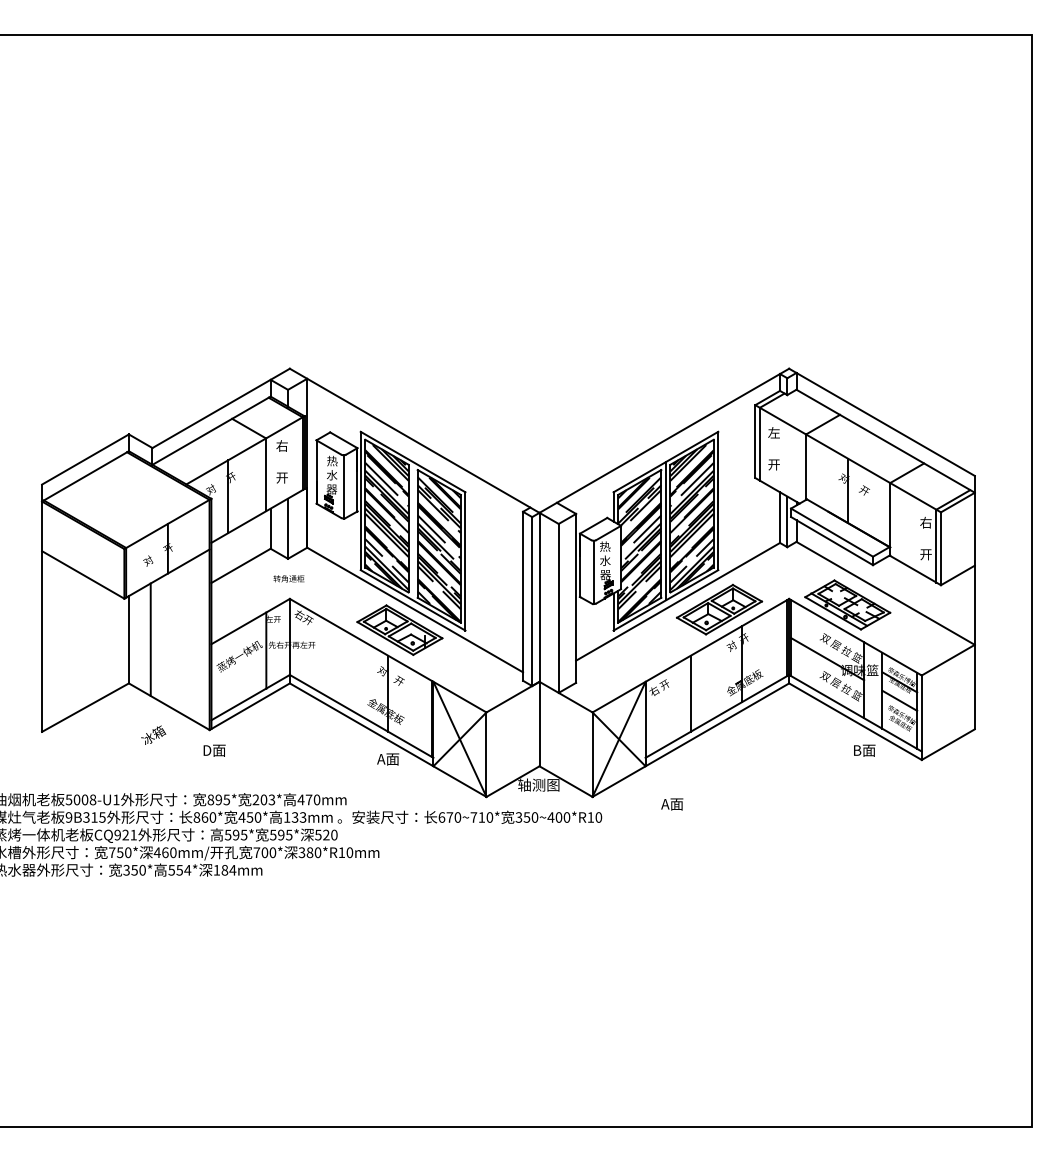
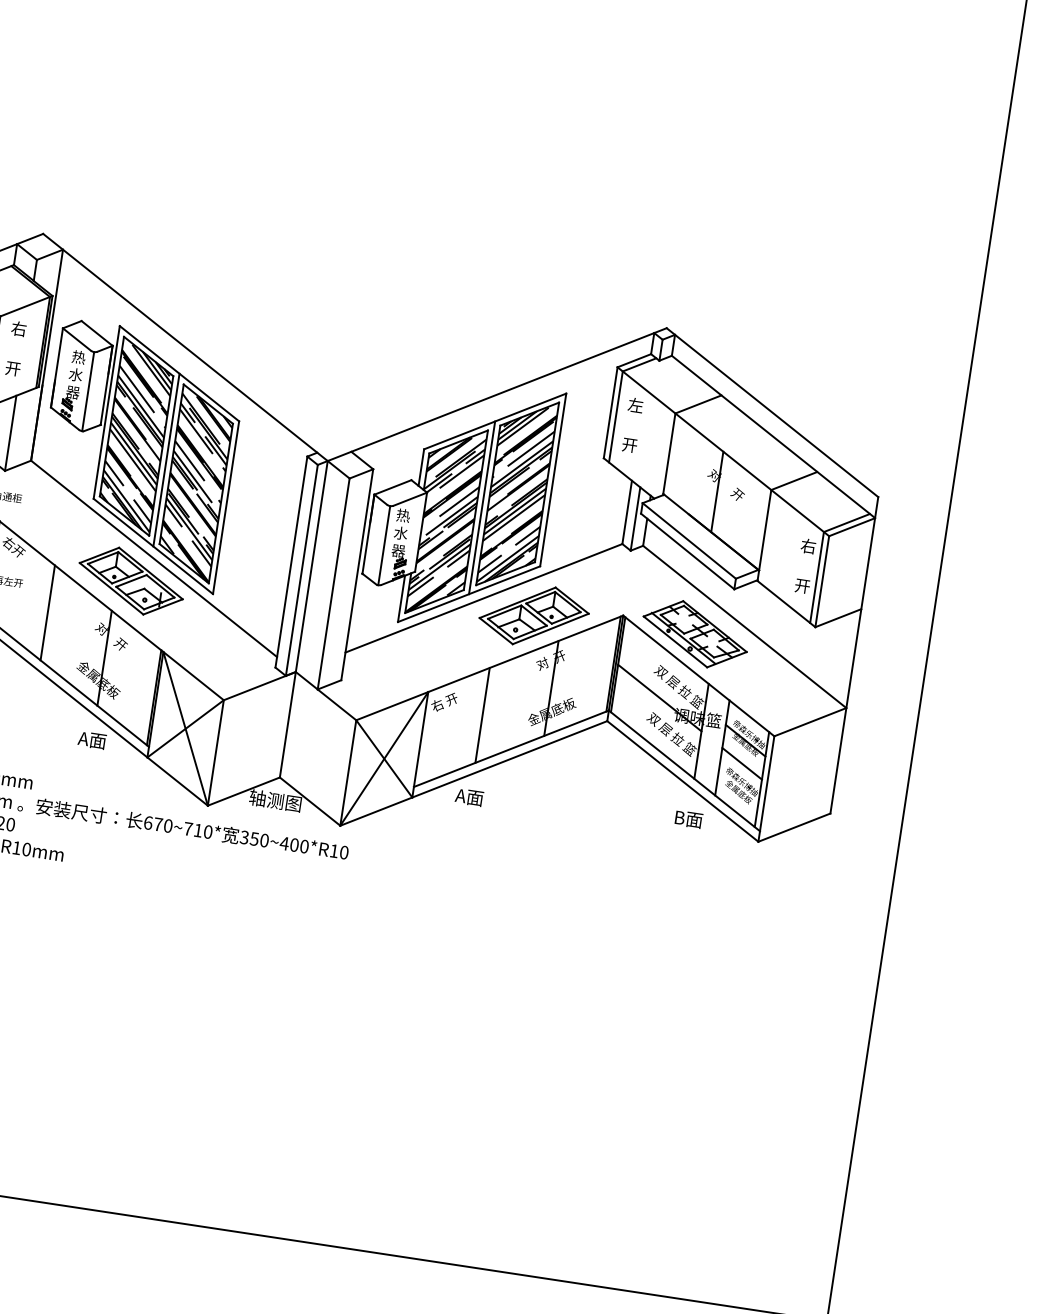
line: (413, 531) -> (166, 460), added
line: (338, 664) -> (48, 612), added
text: (672, 804) -> (469, 797), moved

